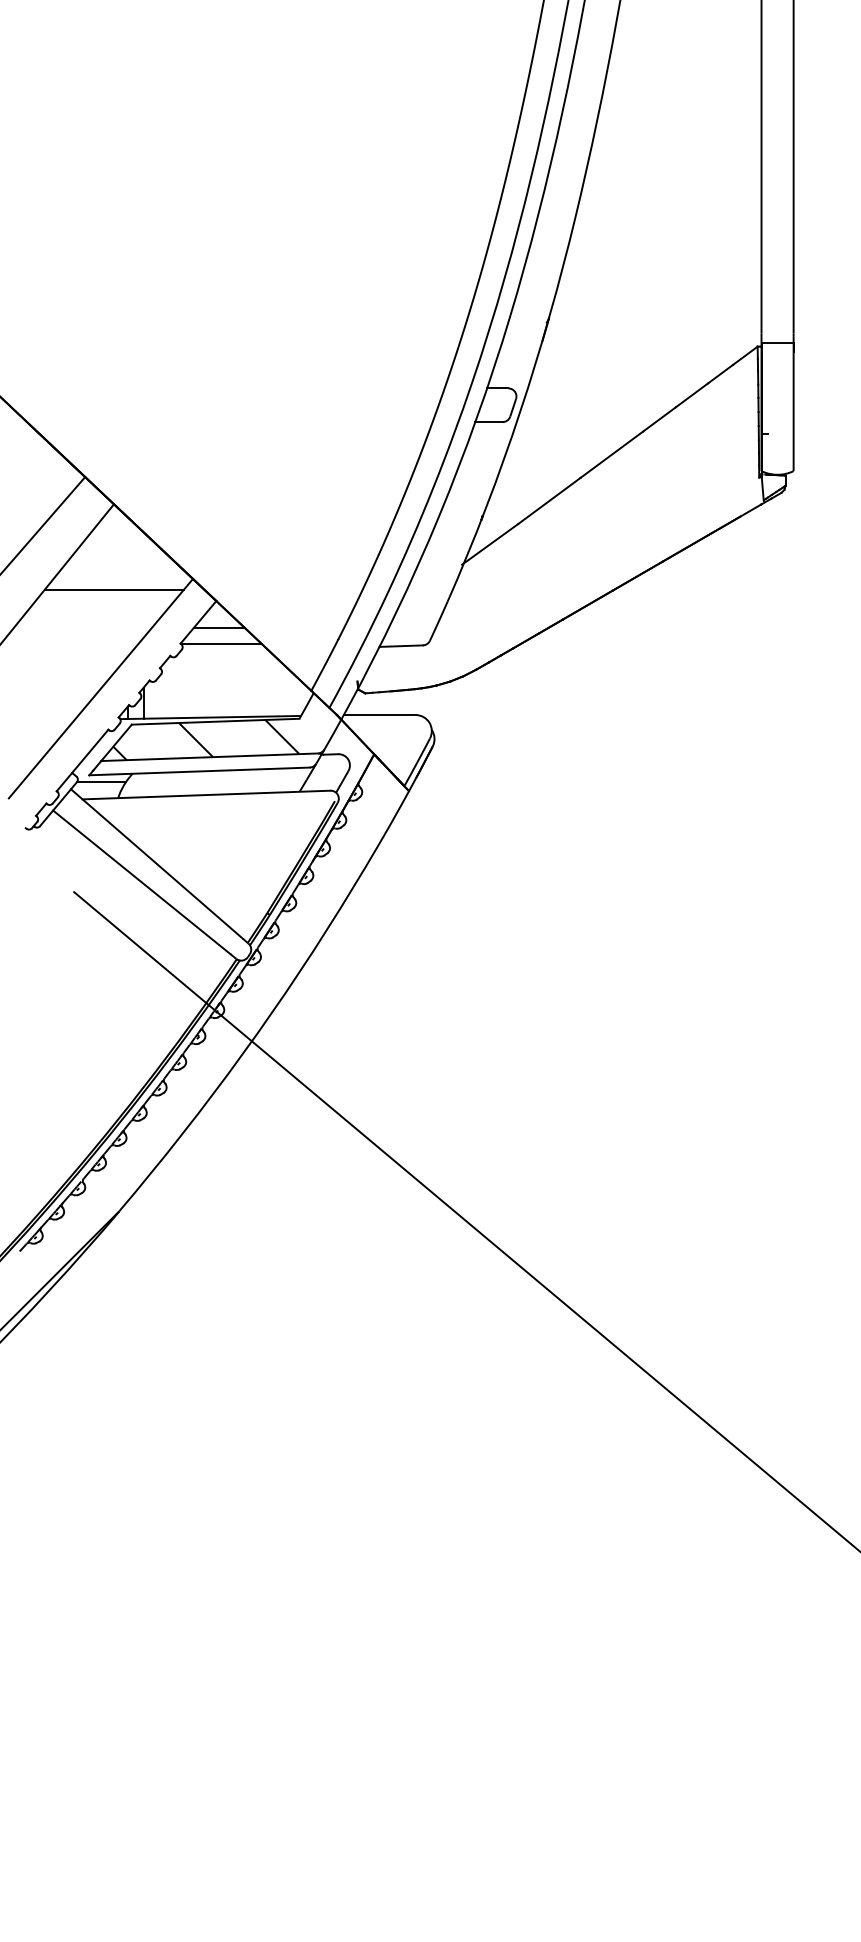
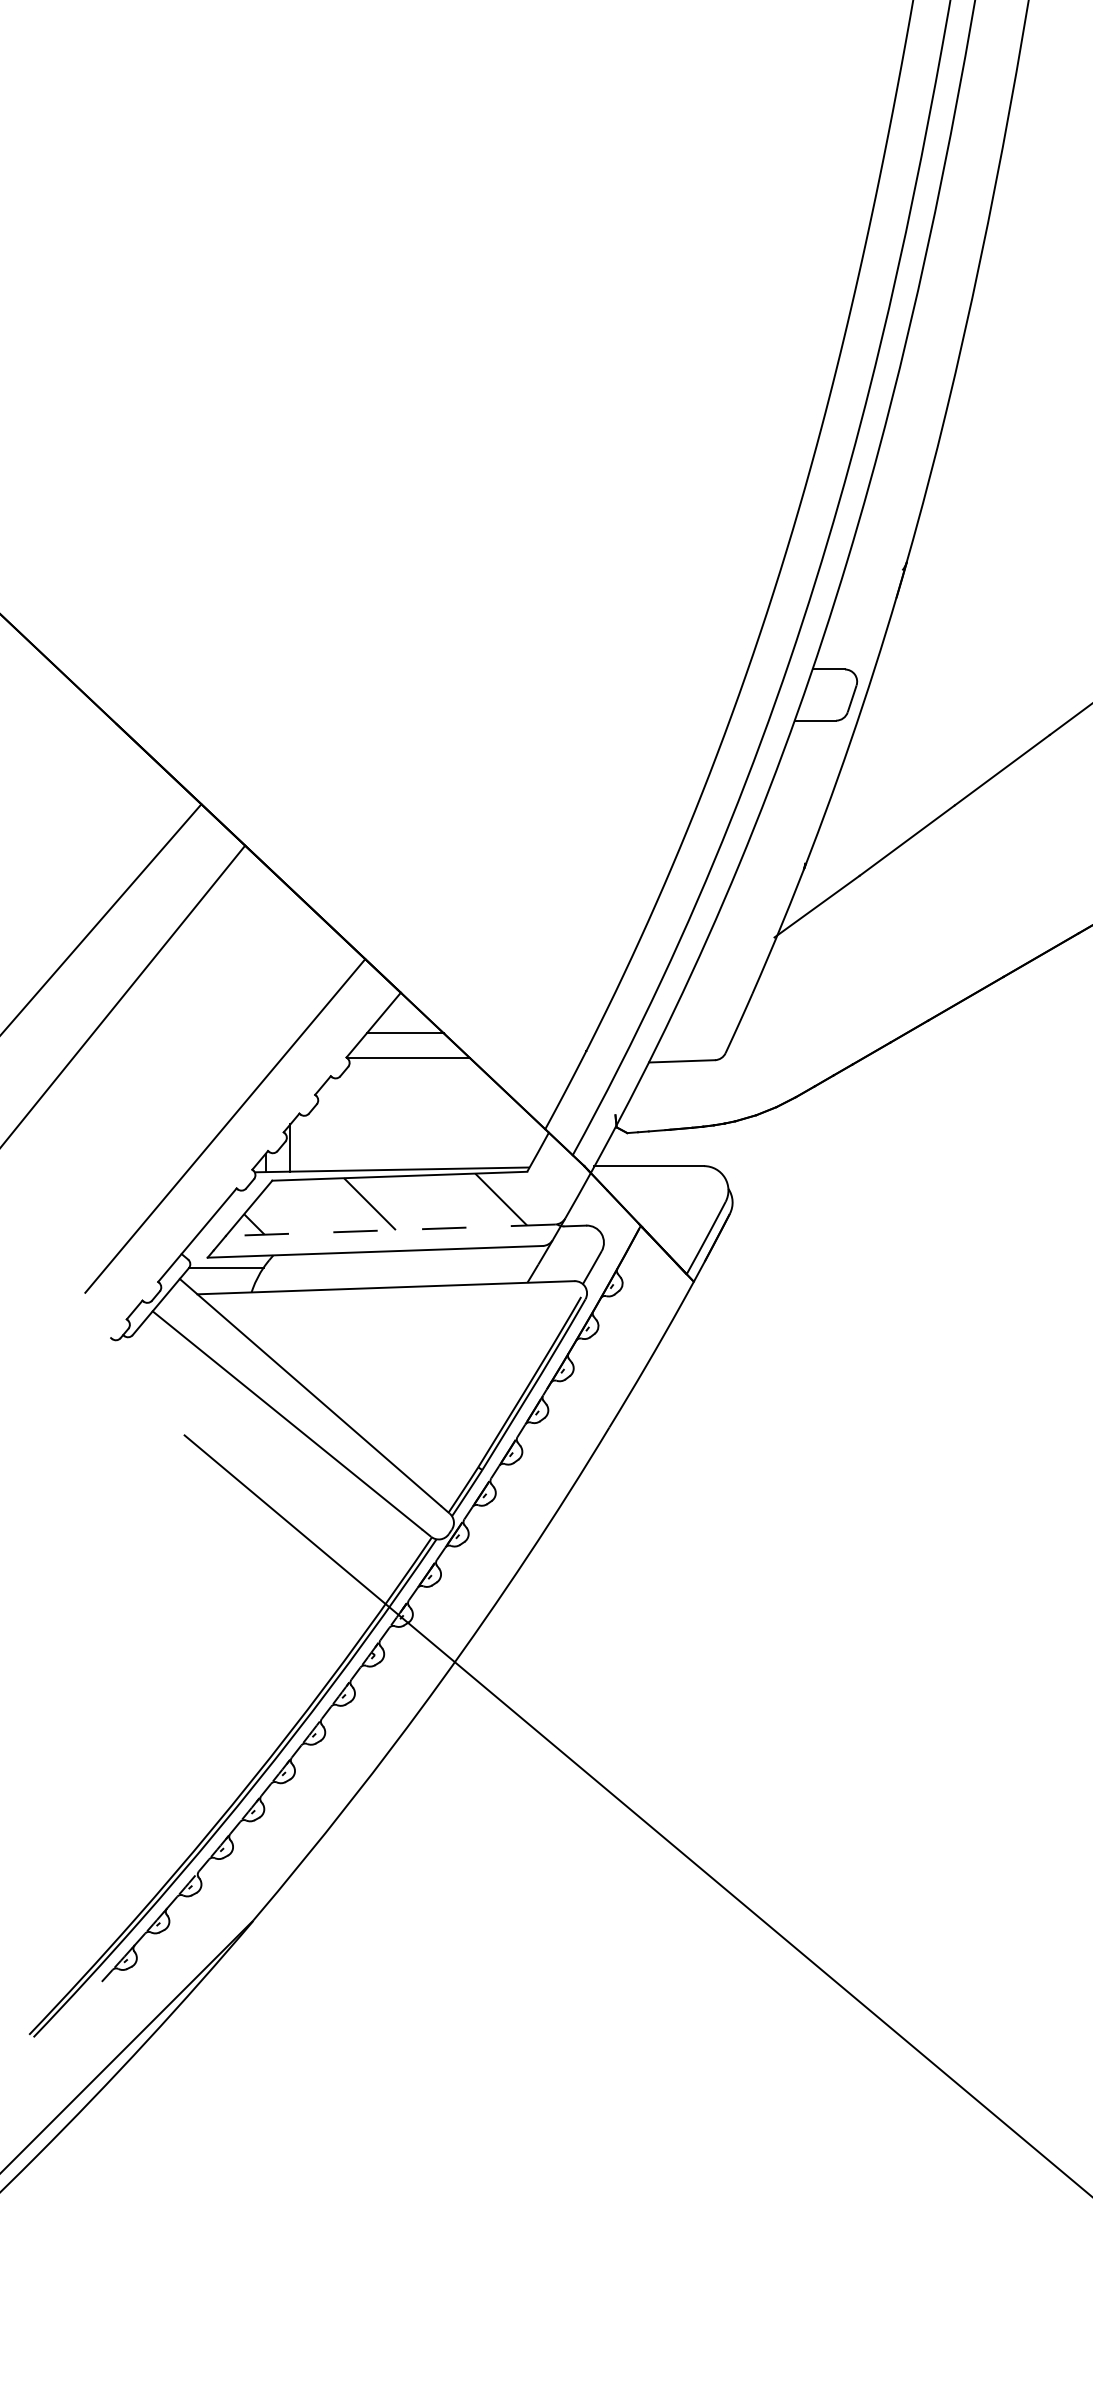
line: (113, 589) -> (244, 975), removed
line: (209, 757) -> (390, 1230), solid -> dashed

